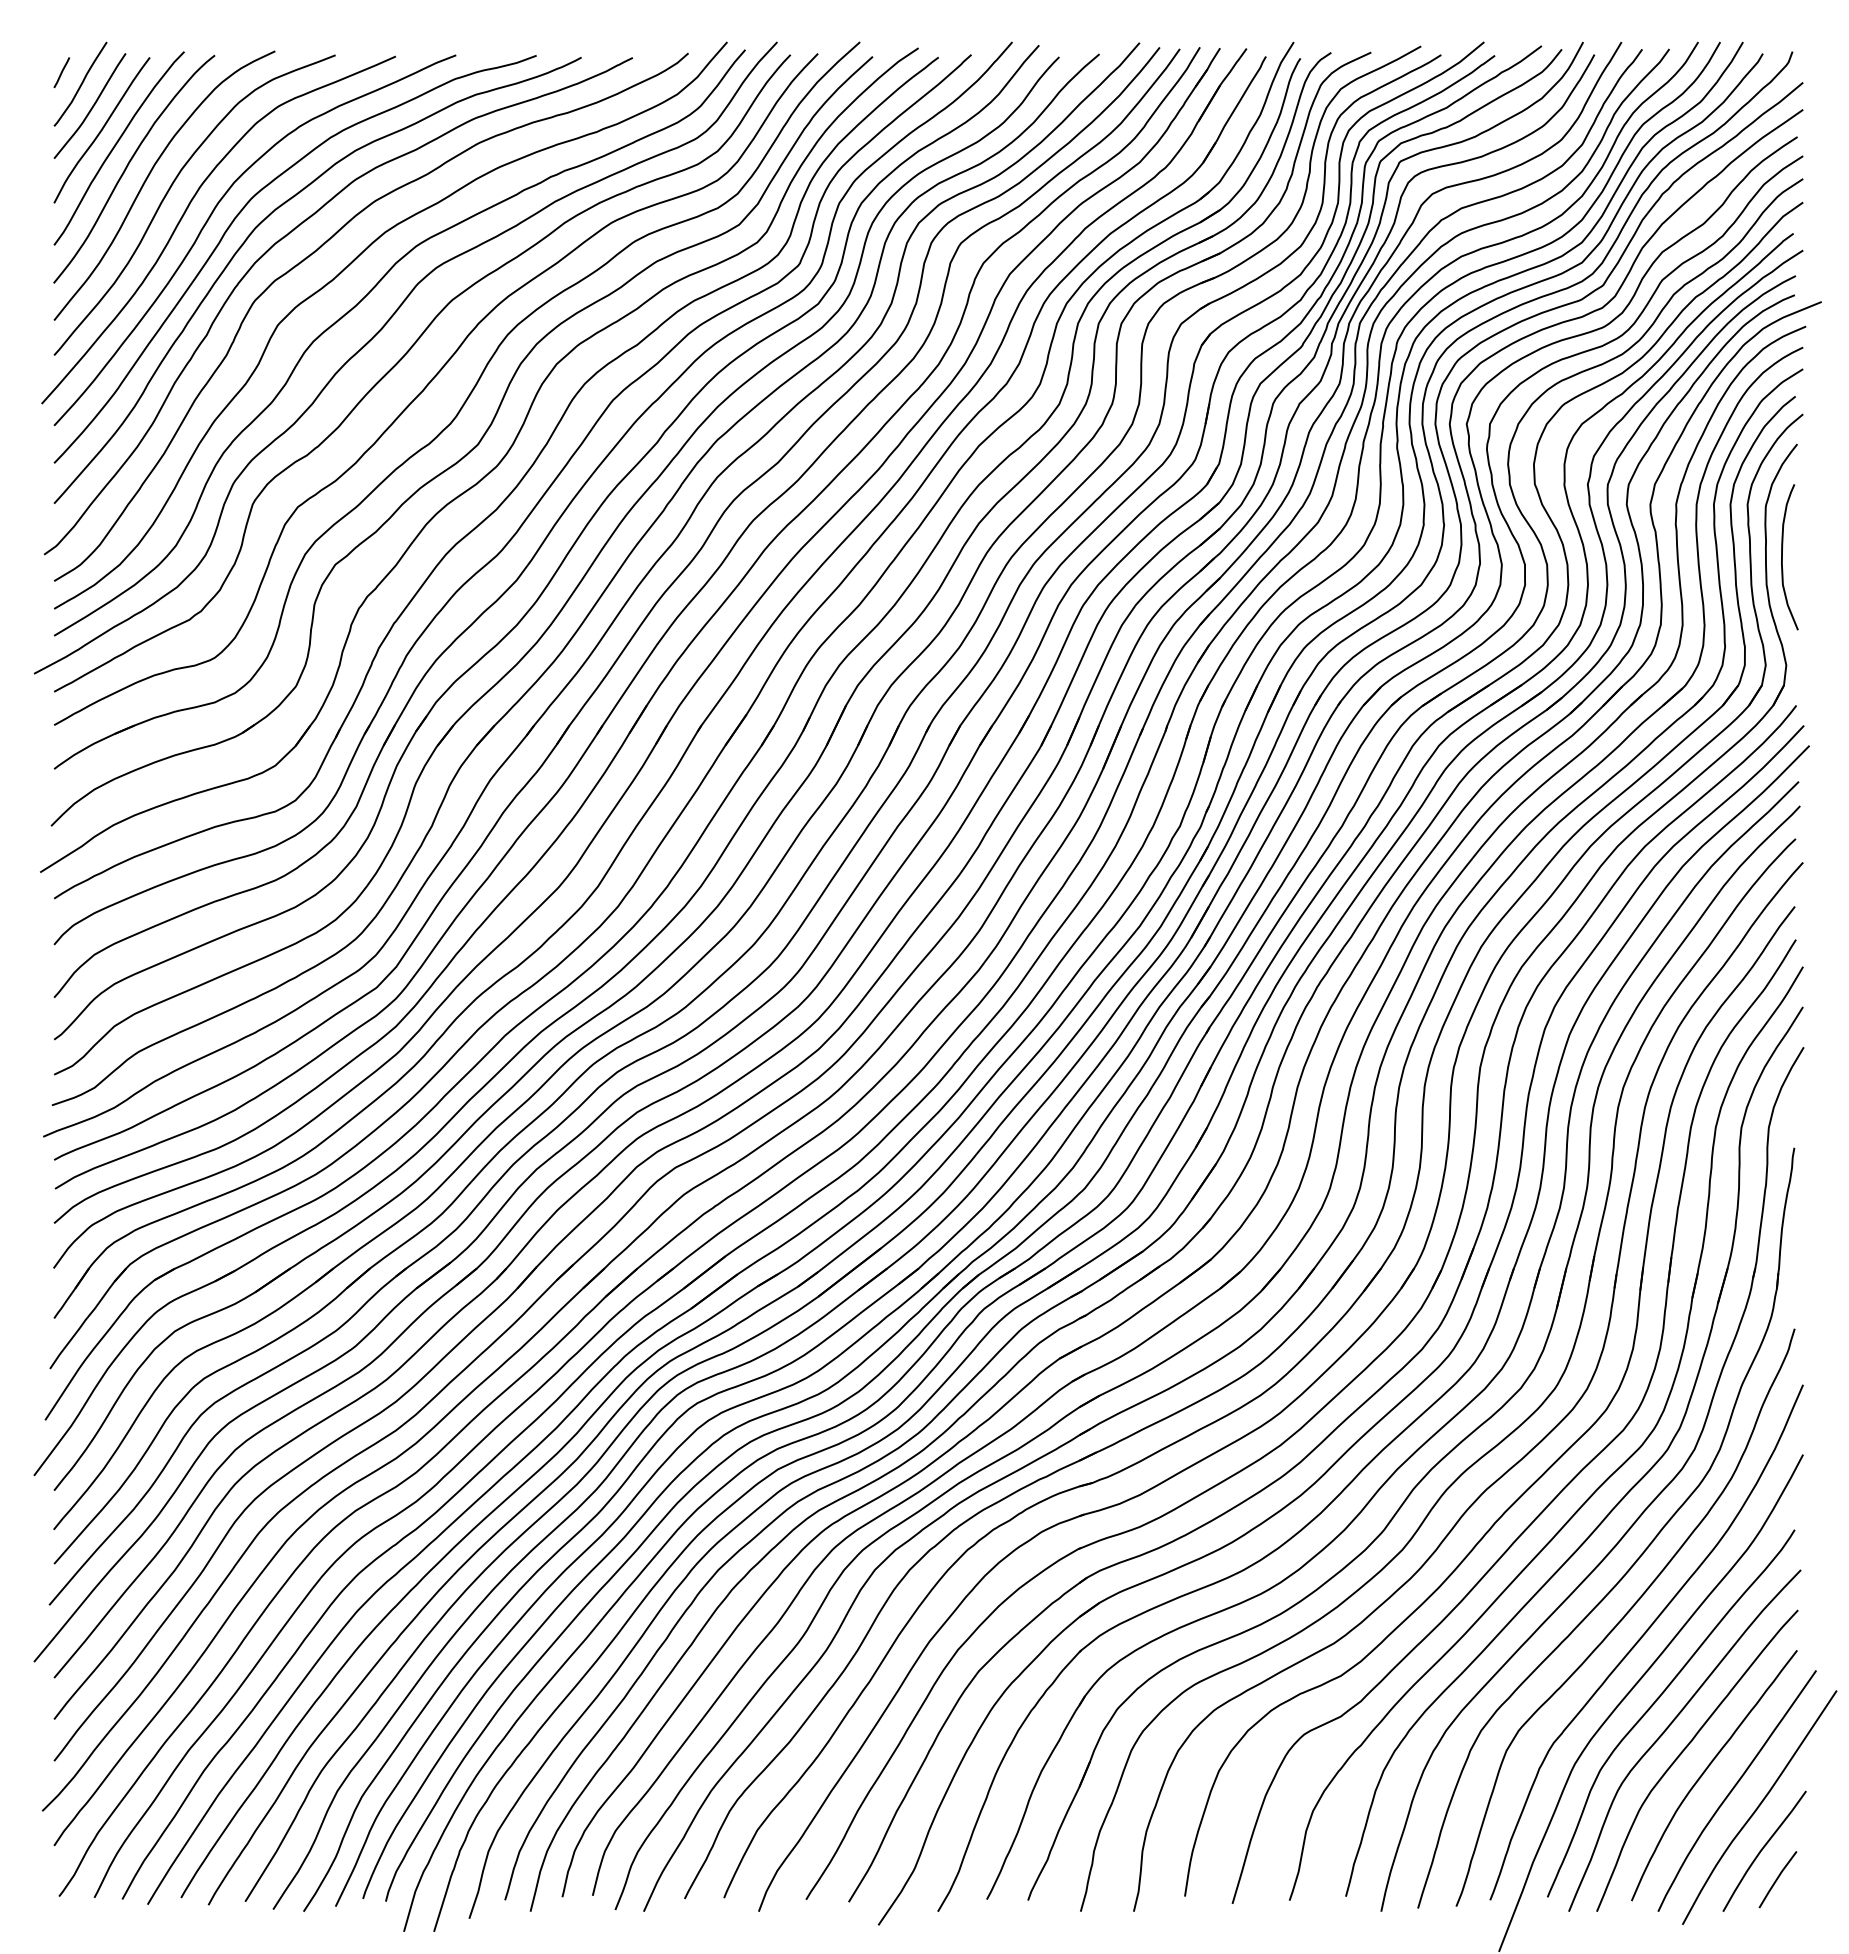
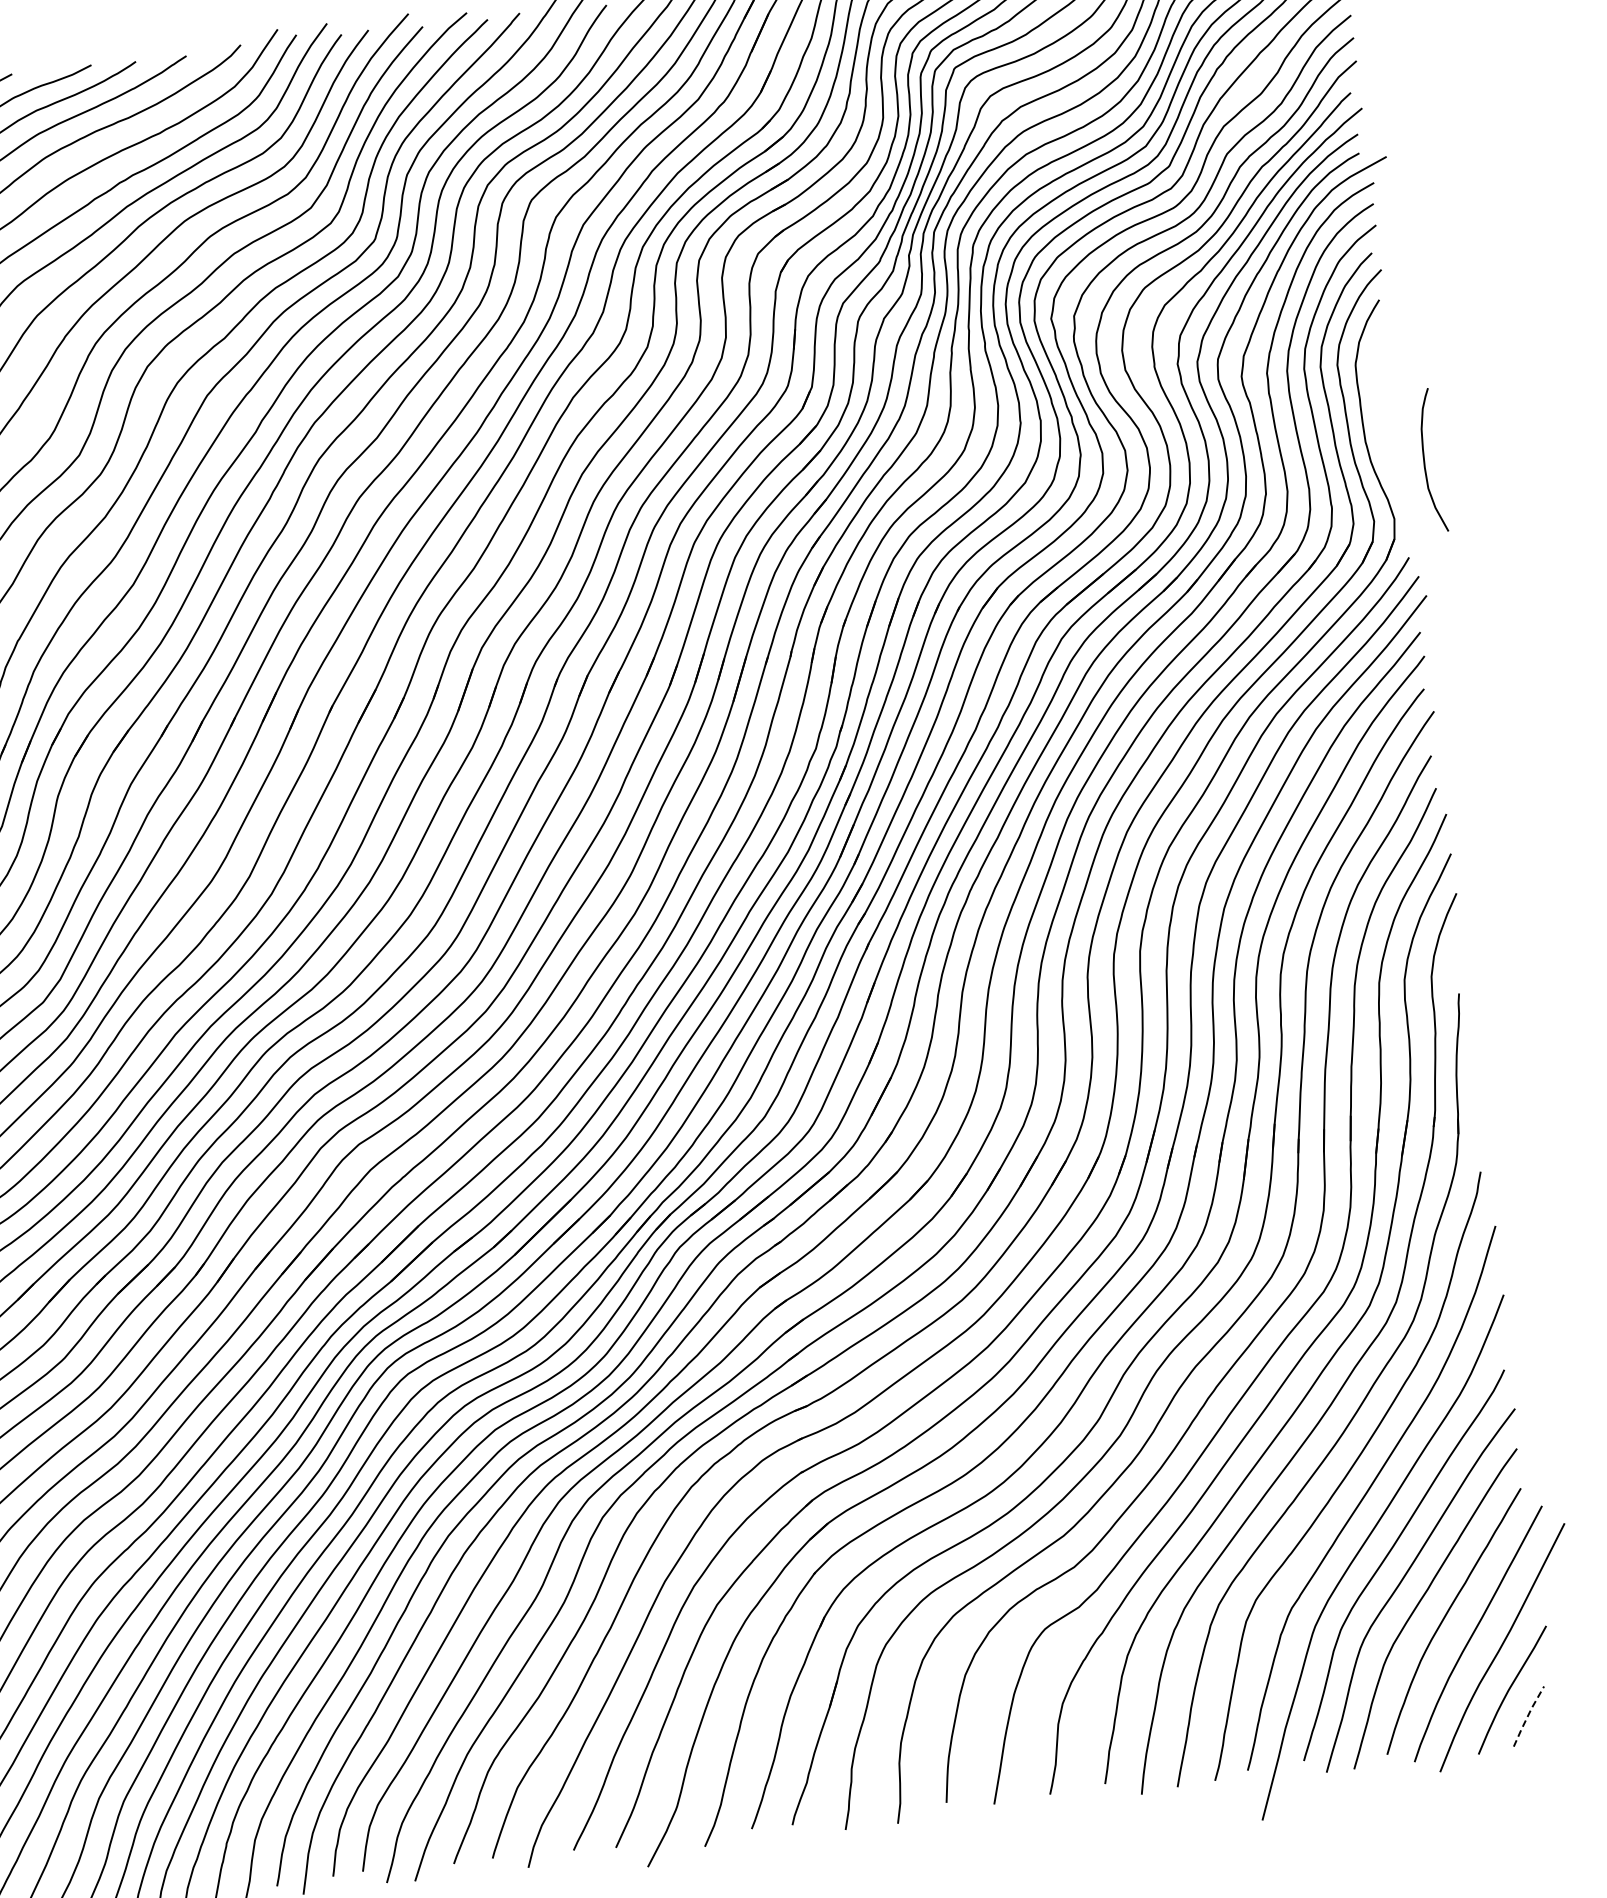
curve: (1782, 557) -> (1424, 461), moved
line: (1777, 1879) -> (1528, 1716), solid -> dashed

